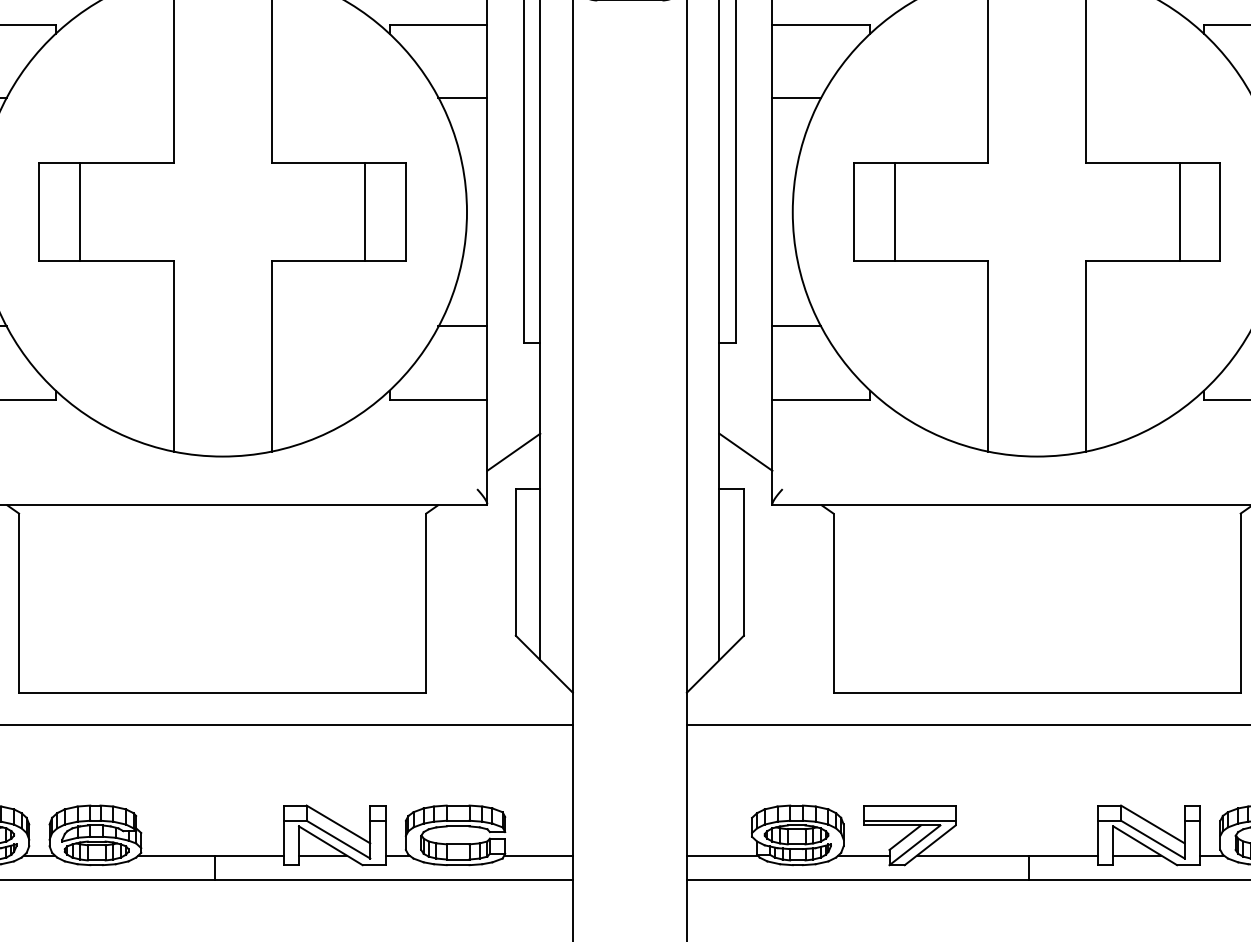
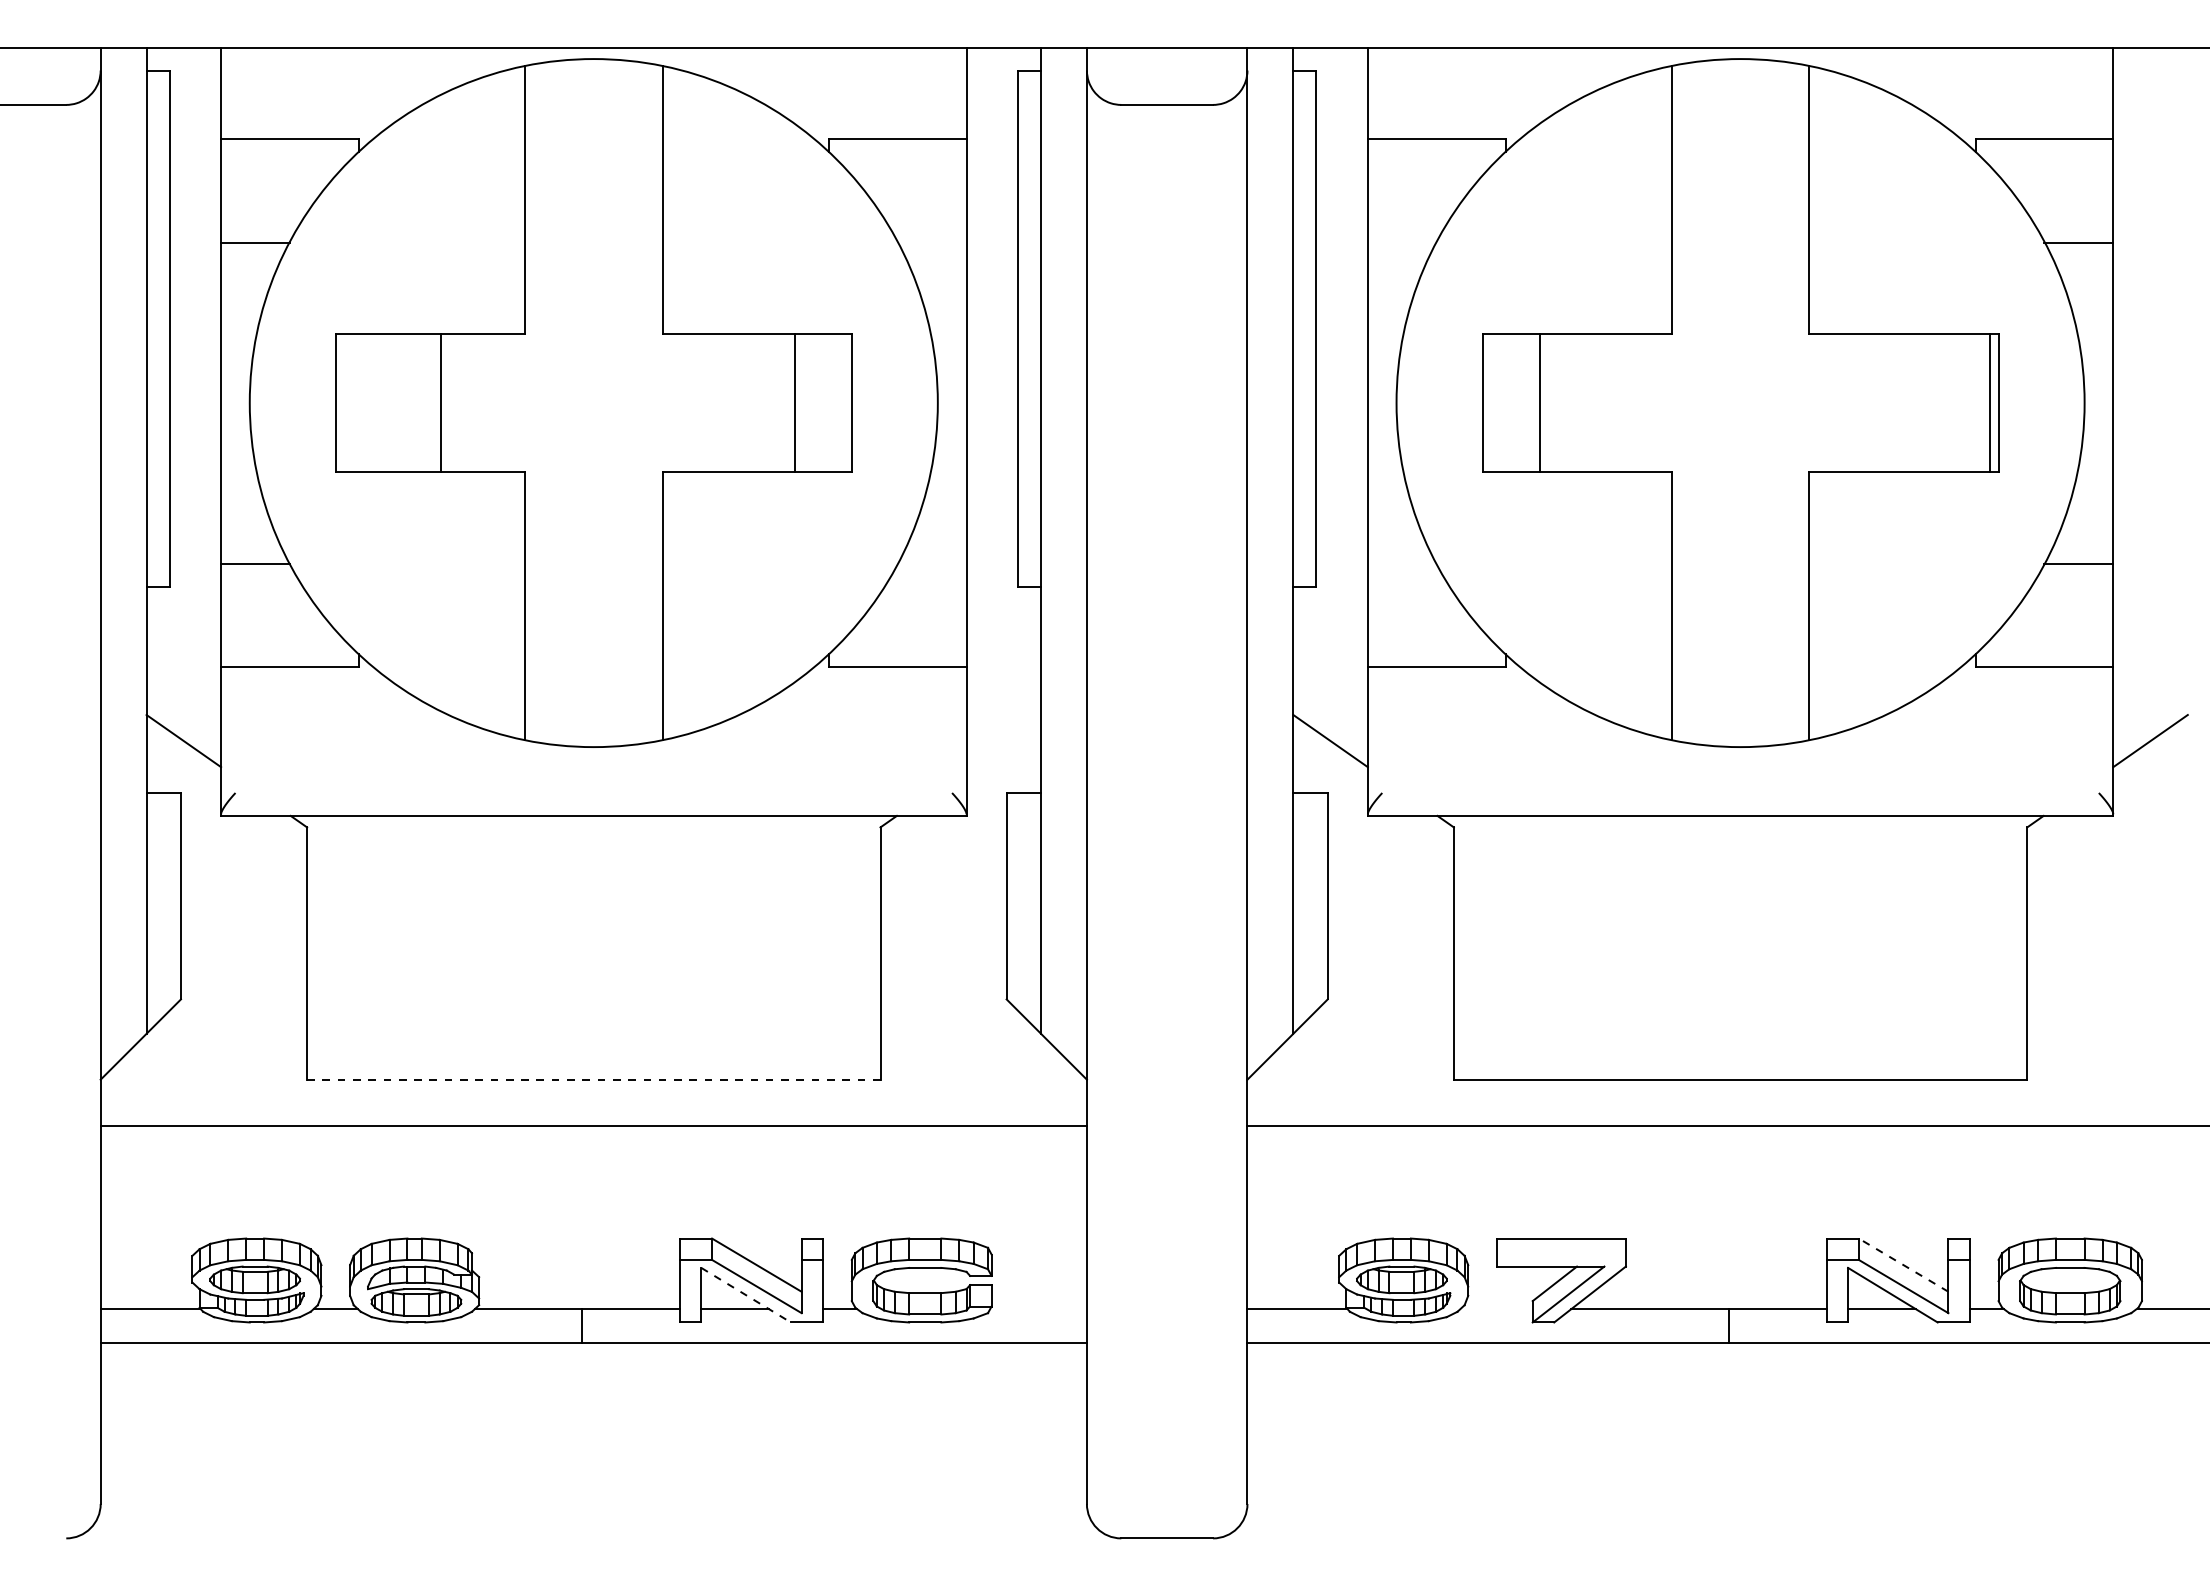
line: (462, 98) -> (931, 242), removed
line: (796, 98) -> (1401, 242), removed
line: (80, 211) -> (441, 402), moved
line: (1179, 211) -> (1990, 402), moved
line: (462, 326) -> (931, 563), removed
line: (796, 326) -> (1401, 563), removed
line: (513, 451) -> (1003, 740), removed
line: (222, 692) -> (593, 1079), solid -> dashed
line: (909, 820) -> (1560, 1259), removed
line: (1152, 824) -> (1903, 1264), solid -> dashed
line: (331, 846) -> (746, 1295), solid -> dashed
line: (538, 855) -> (1038, 1309), removed
line: (863, 855) -> (1496, 1309), removed

